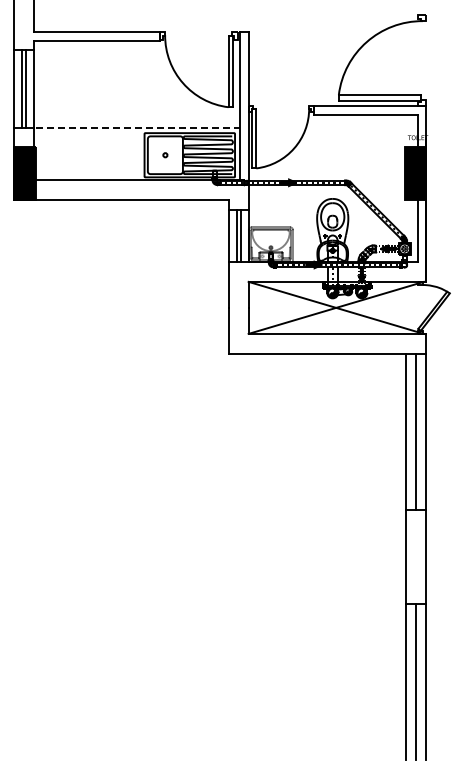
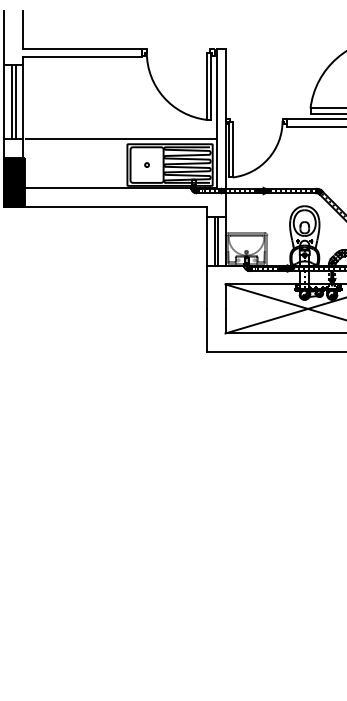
line: (138, 127) -> (121, 138), dashed -> solid

